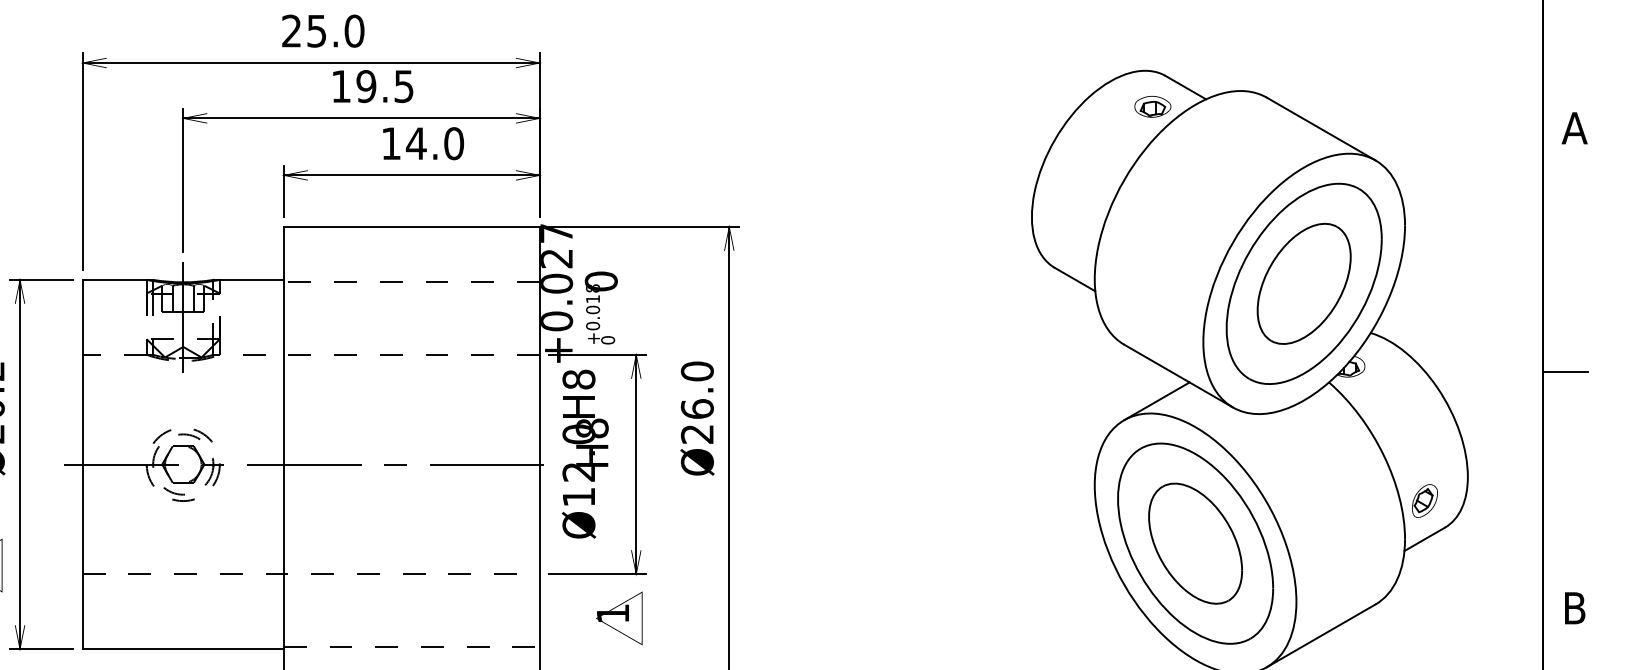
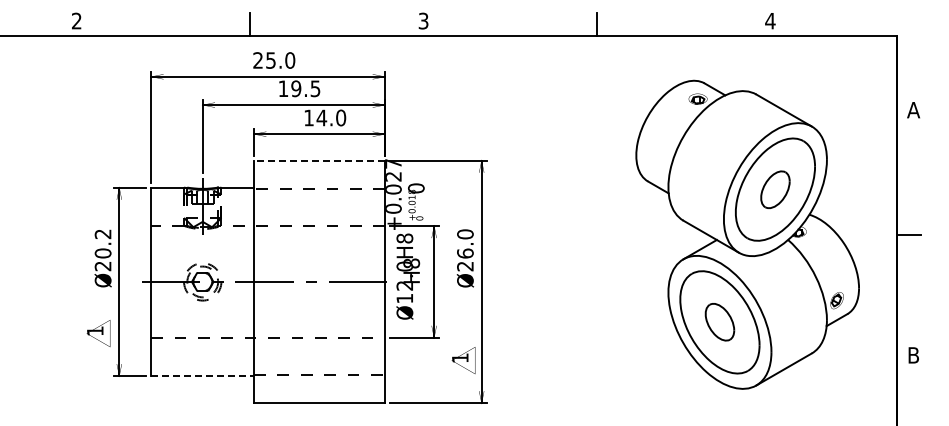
line: (411, 226) -> (319, 160), solid -> dashed
part: (1304, 283) -> (775, 189), size x0.6
part: (1194, 541) -> (719, 321), size x0.6
text: (619, 618) -> (463, 360), moved
line: (184, 649) -> (203, 376), solid -> dashed

